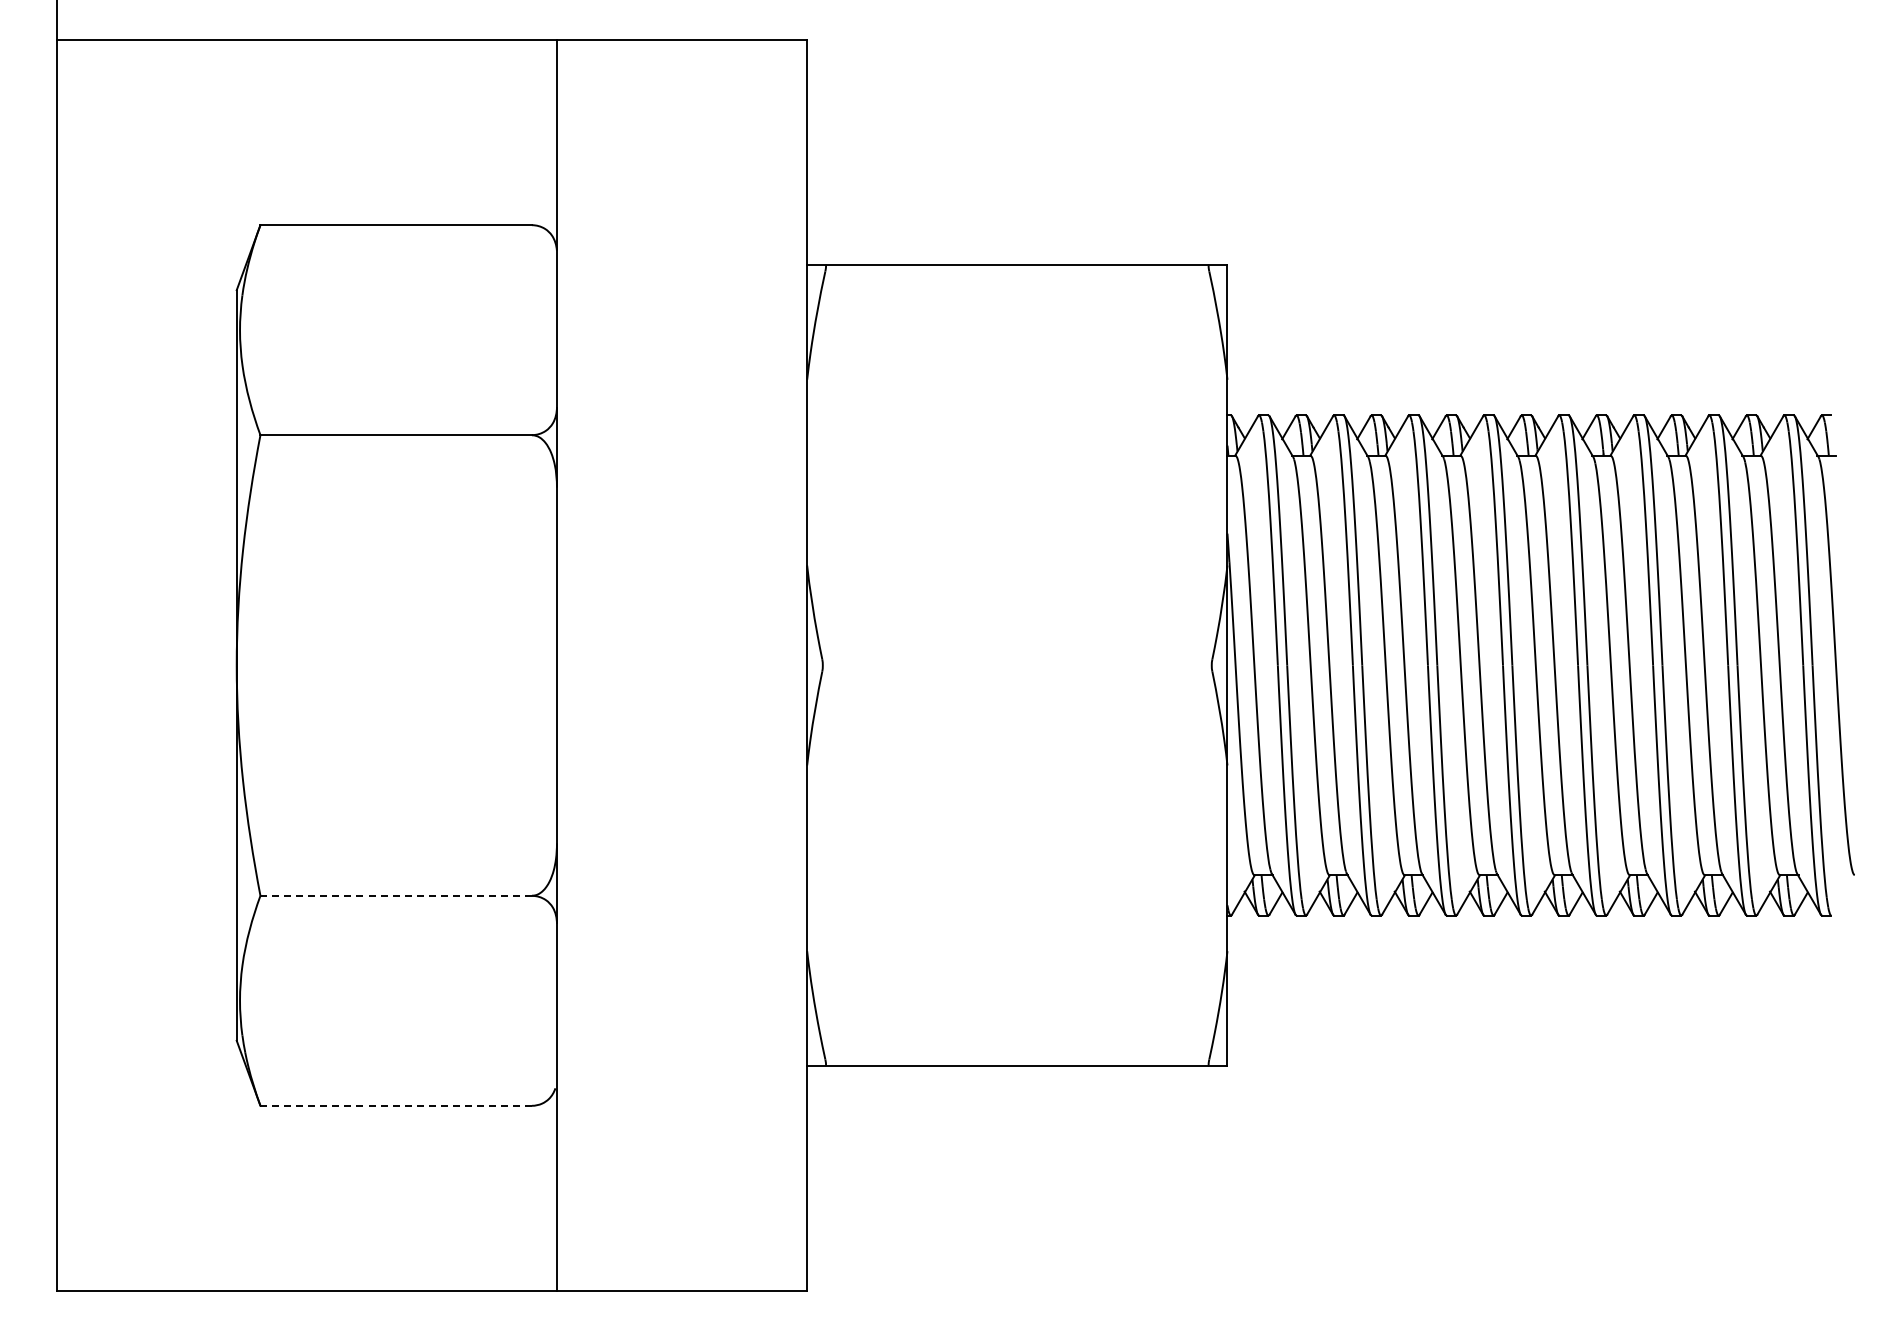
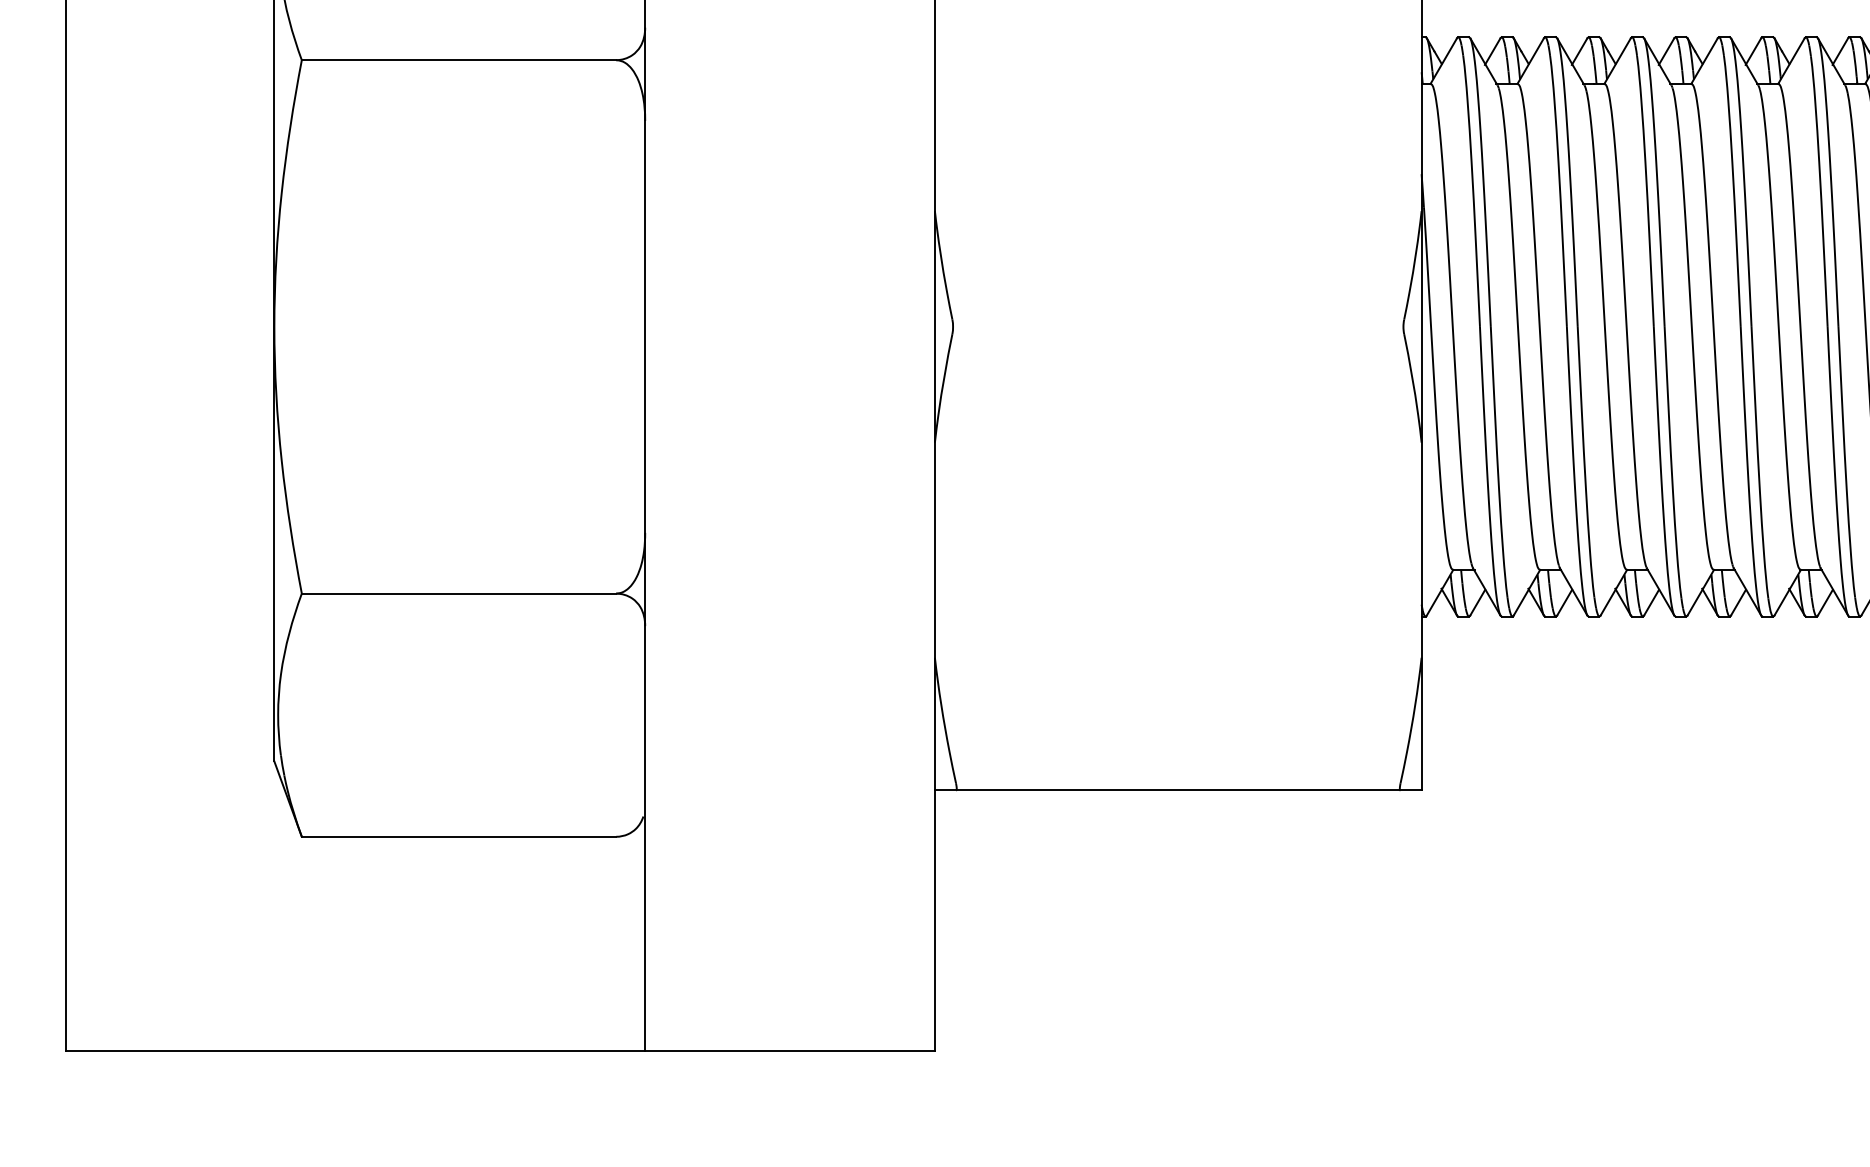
line: (396, 895) -> (459, 593), dashed -> solid
line: (396, 1105) -> (459, 836), dashed -> solid

